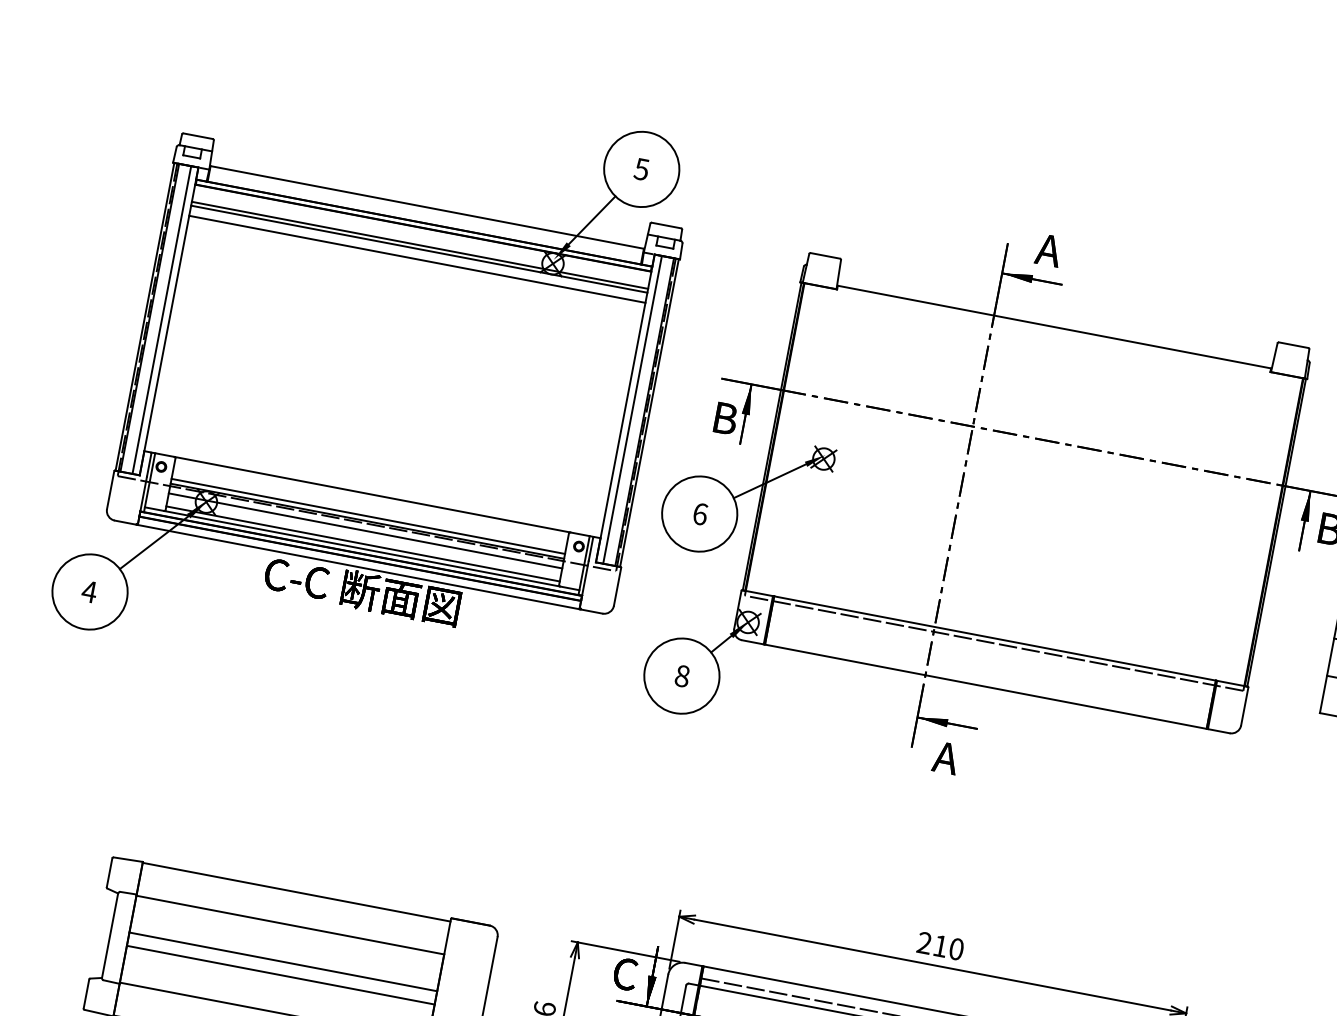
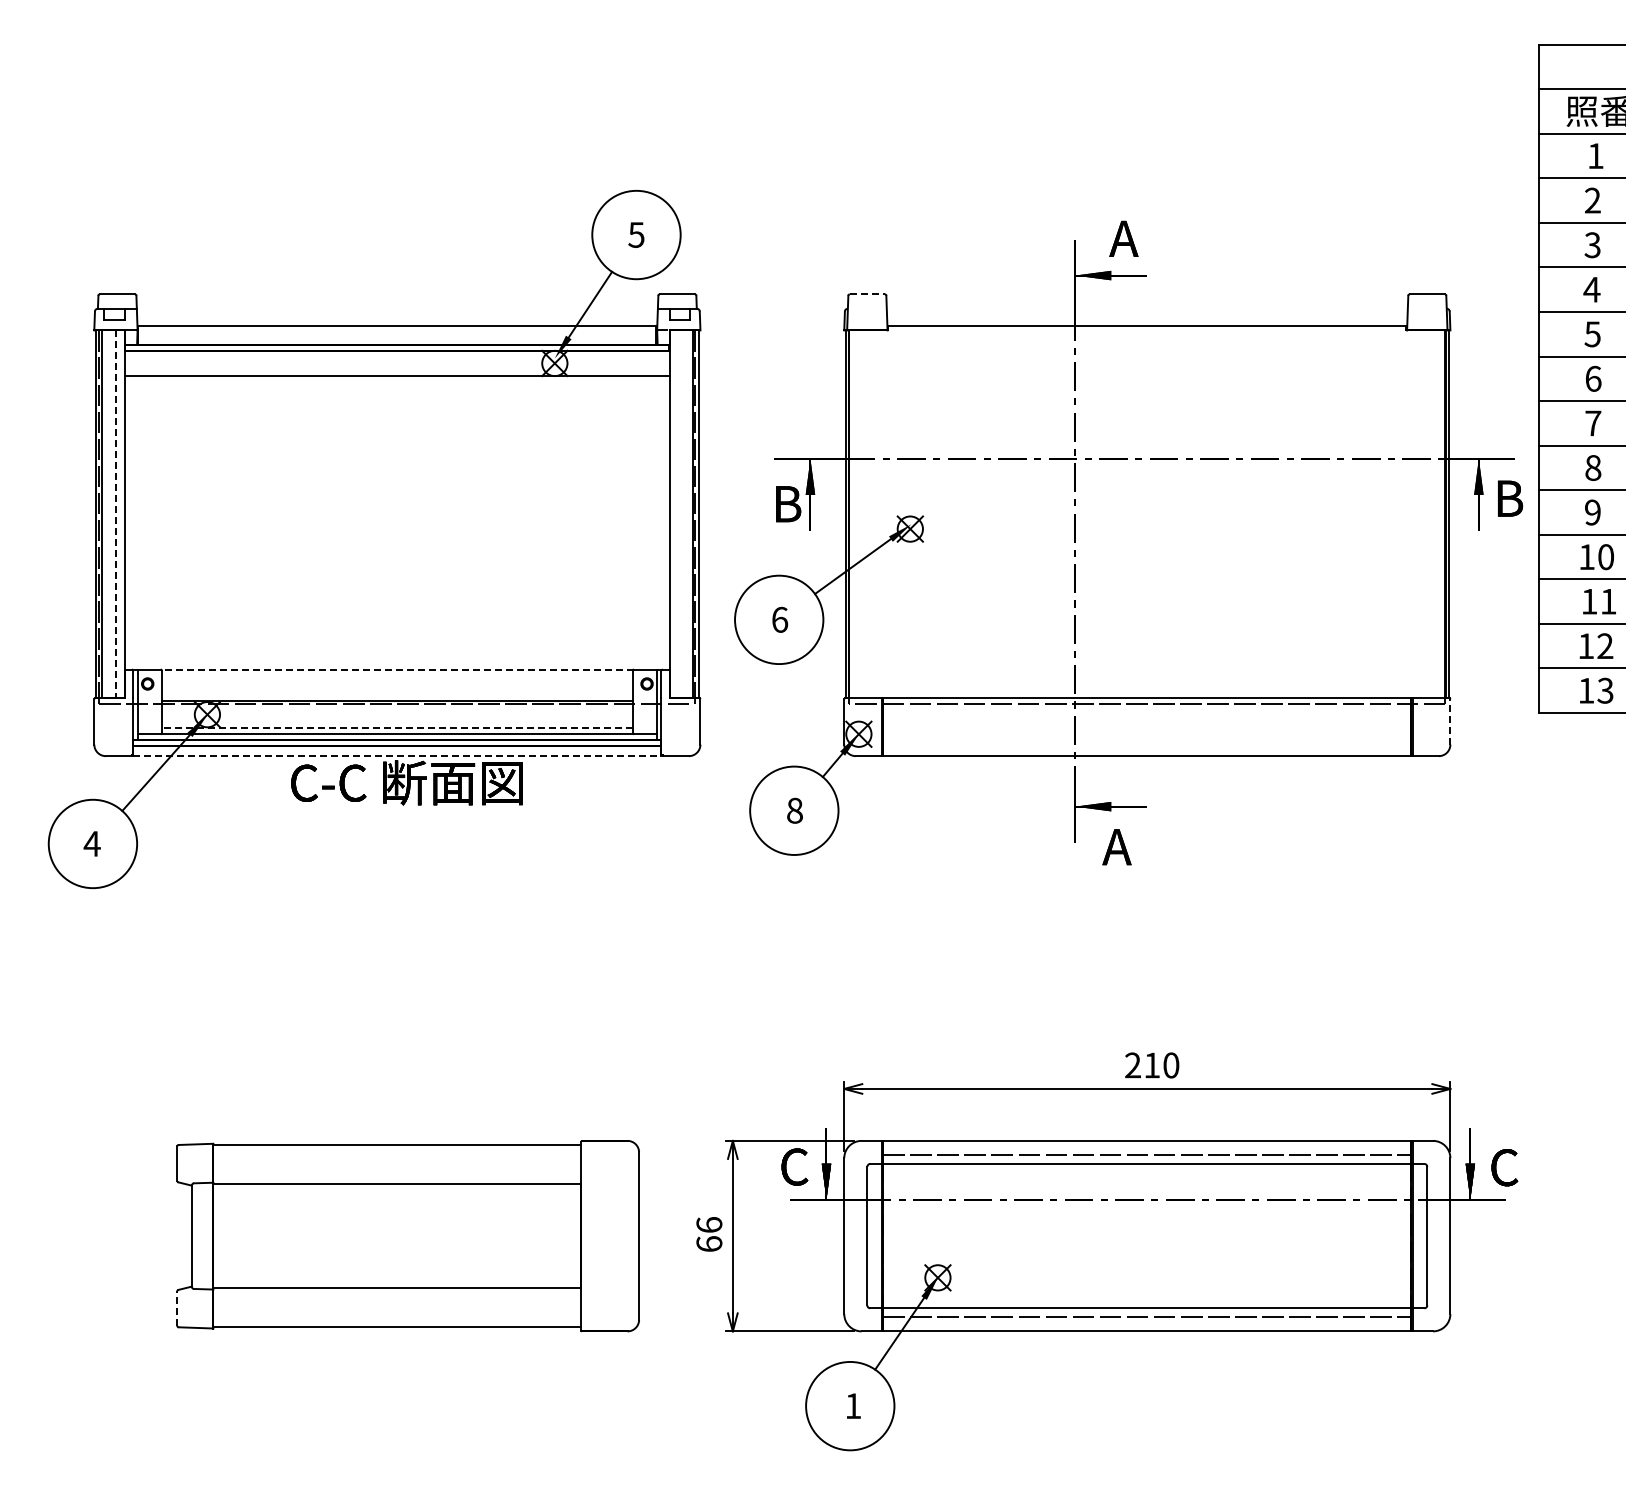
line: (420, 245) -> (397, 371), removed
line: (825, 256) -> (867, 294), solid -> dashed
line: (417, 259) -> (397, 388), removed
line: (161, 320) -> (115, 514), solid -> dashed
line: (632, 409) -> (678, 514), removed
line: (372, 494) -> (397, 669), solid -> dashed
line: (368, 516) -> (397, 695), removed
line: (365, 530) -> (397, 712), removed
line: (362, 543) -> (396, 728), solid -> dashed
line: (358, 567) -> (397, 756), solid -> dashed
line: (1244, 706) -> (1450, 721), solid -> dashed
line: (283, 962) -> (397, 1228), removed
line: (280, 975) -> (397, 1244), removed
line: (86, 993) -> (177, 1308), solid -> dashed

